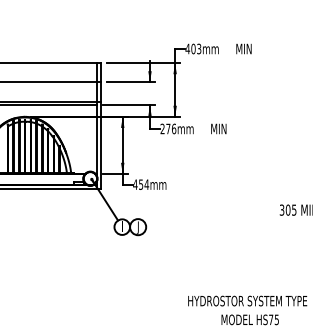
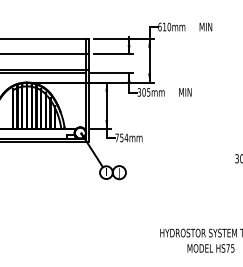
text: (193, 48) -> (164, 26), 403mm -> 610mm
text: (168, 128) -> (144, 92), 276mm -> 305mm
text: (135, 184) -> (117, 137), 454mm -> 754mm

